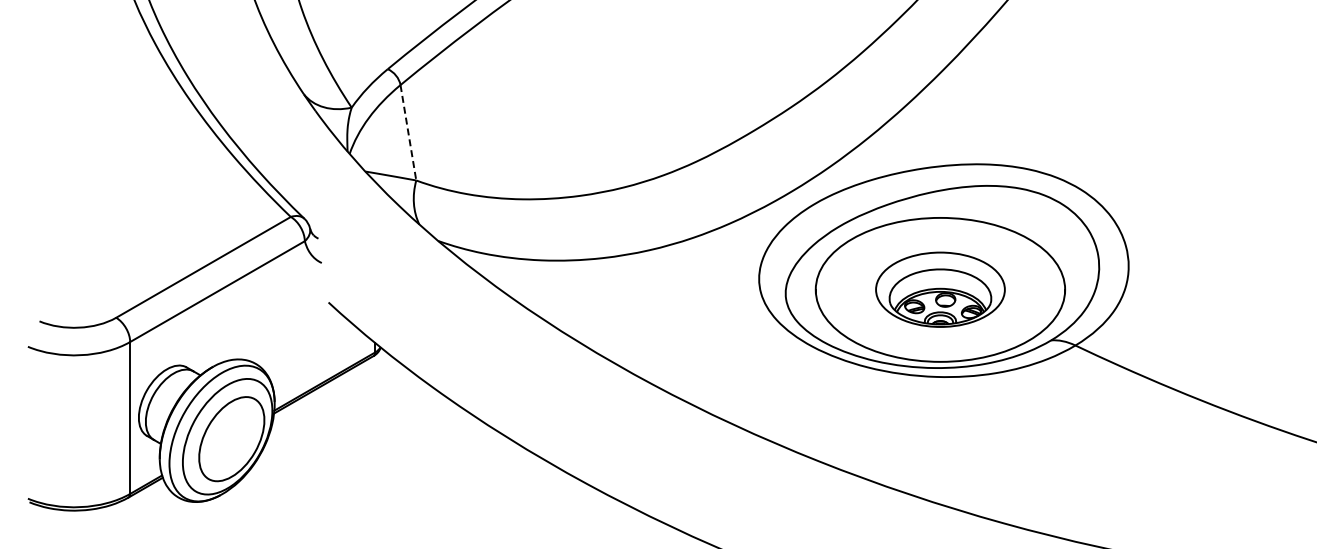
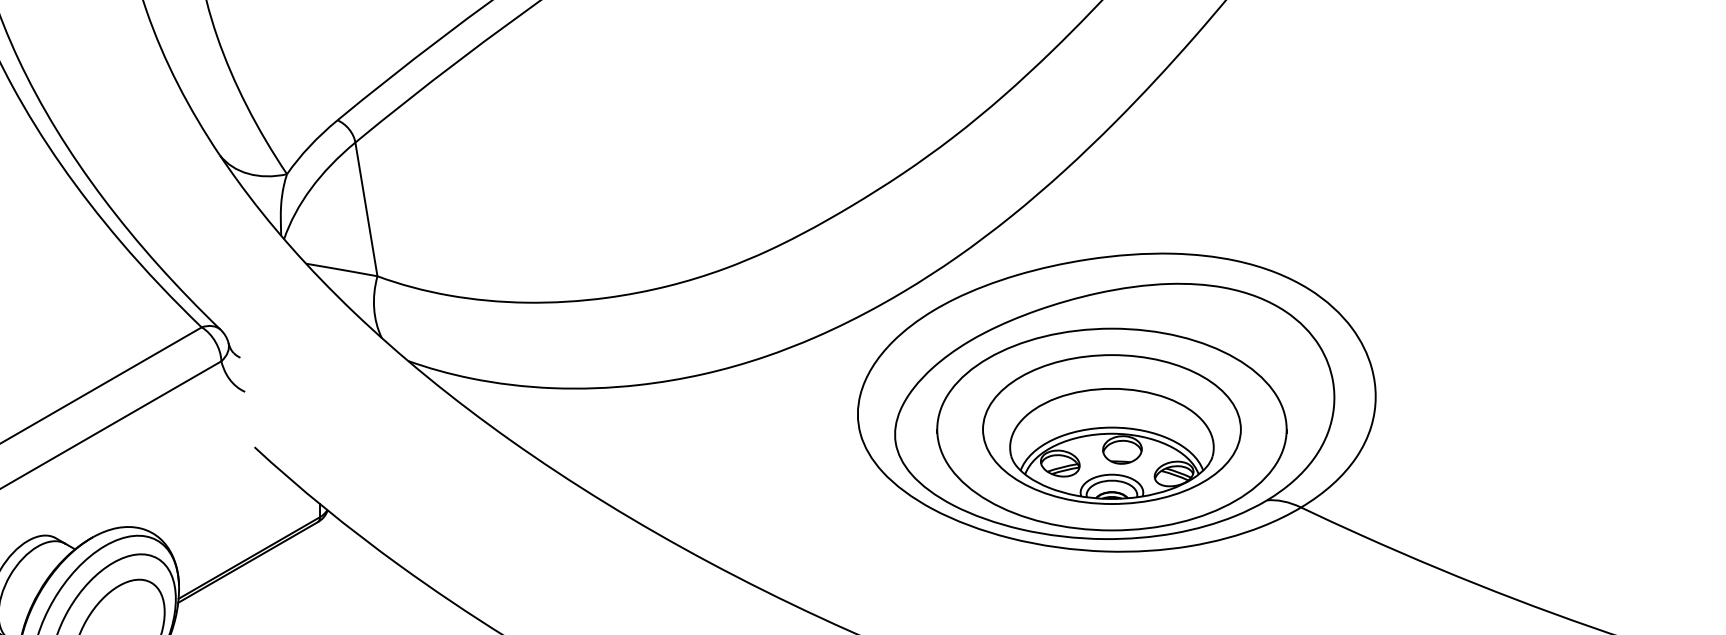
line: (408, 133) -> (366, 210), dashed -> solid
part: (940, 289) -> (1112, 429), size x1.43

